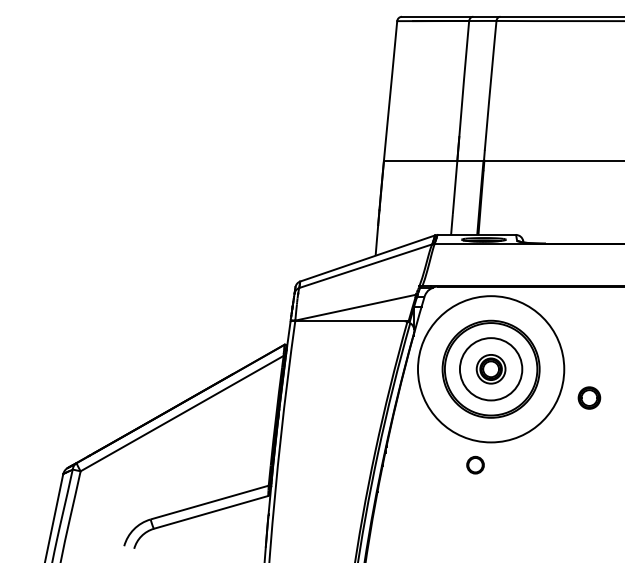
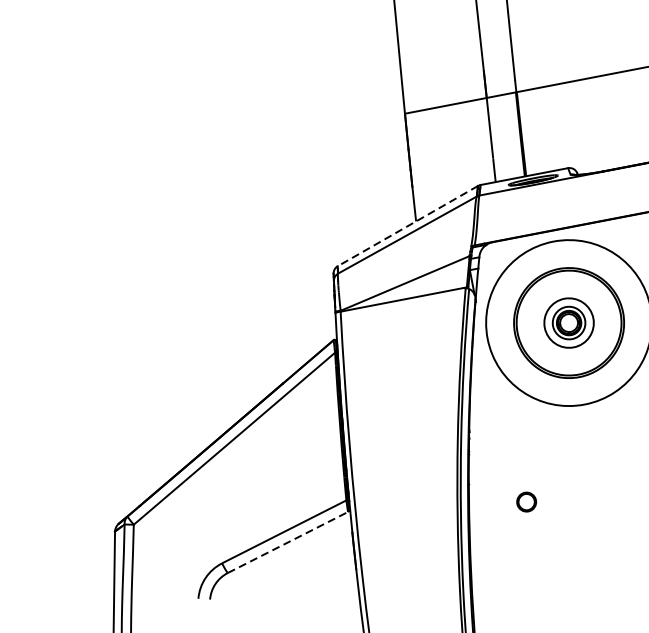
line: (367, 258) -> (407, 226), solid -> dashed
circle: (490, 369) -> (568, 323), size x0.7
part: (475, 464) -> (526, 501), moved
line: (211, 512) -> (288, 542), solid -> dashed

